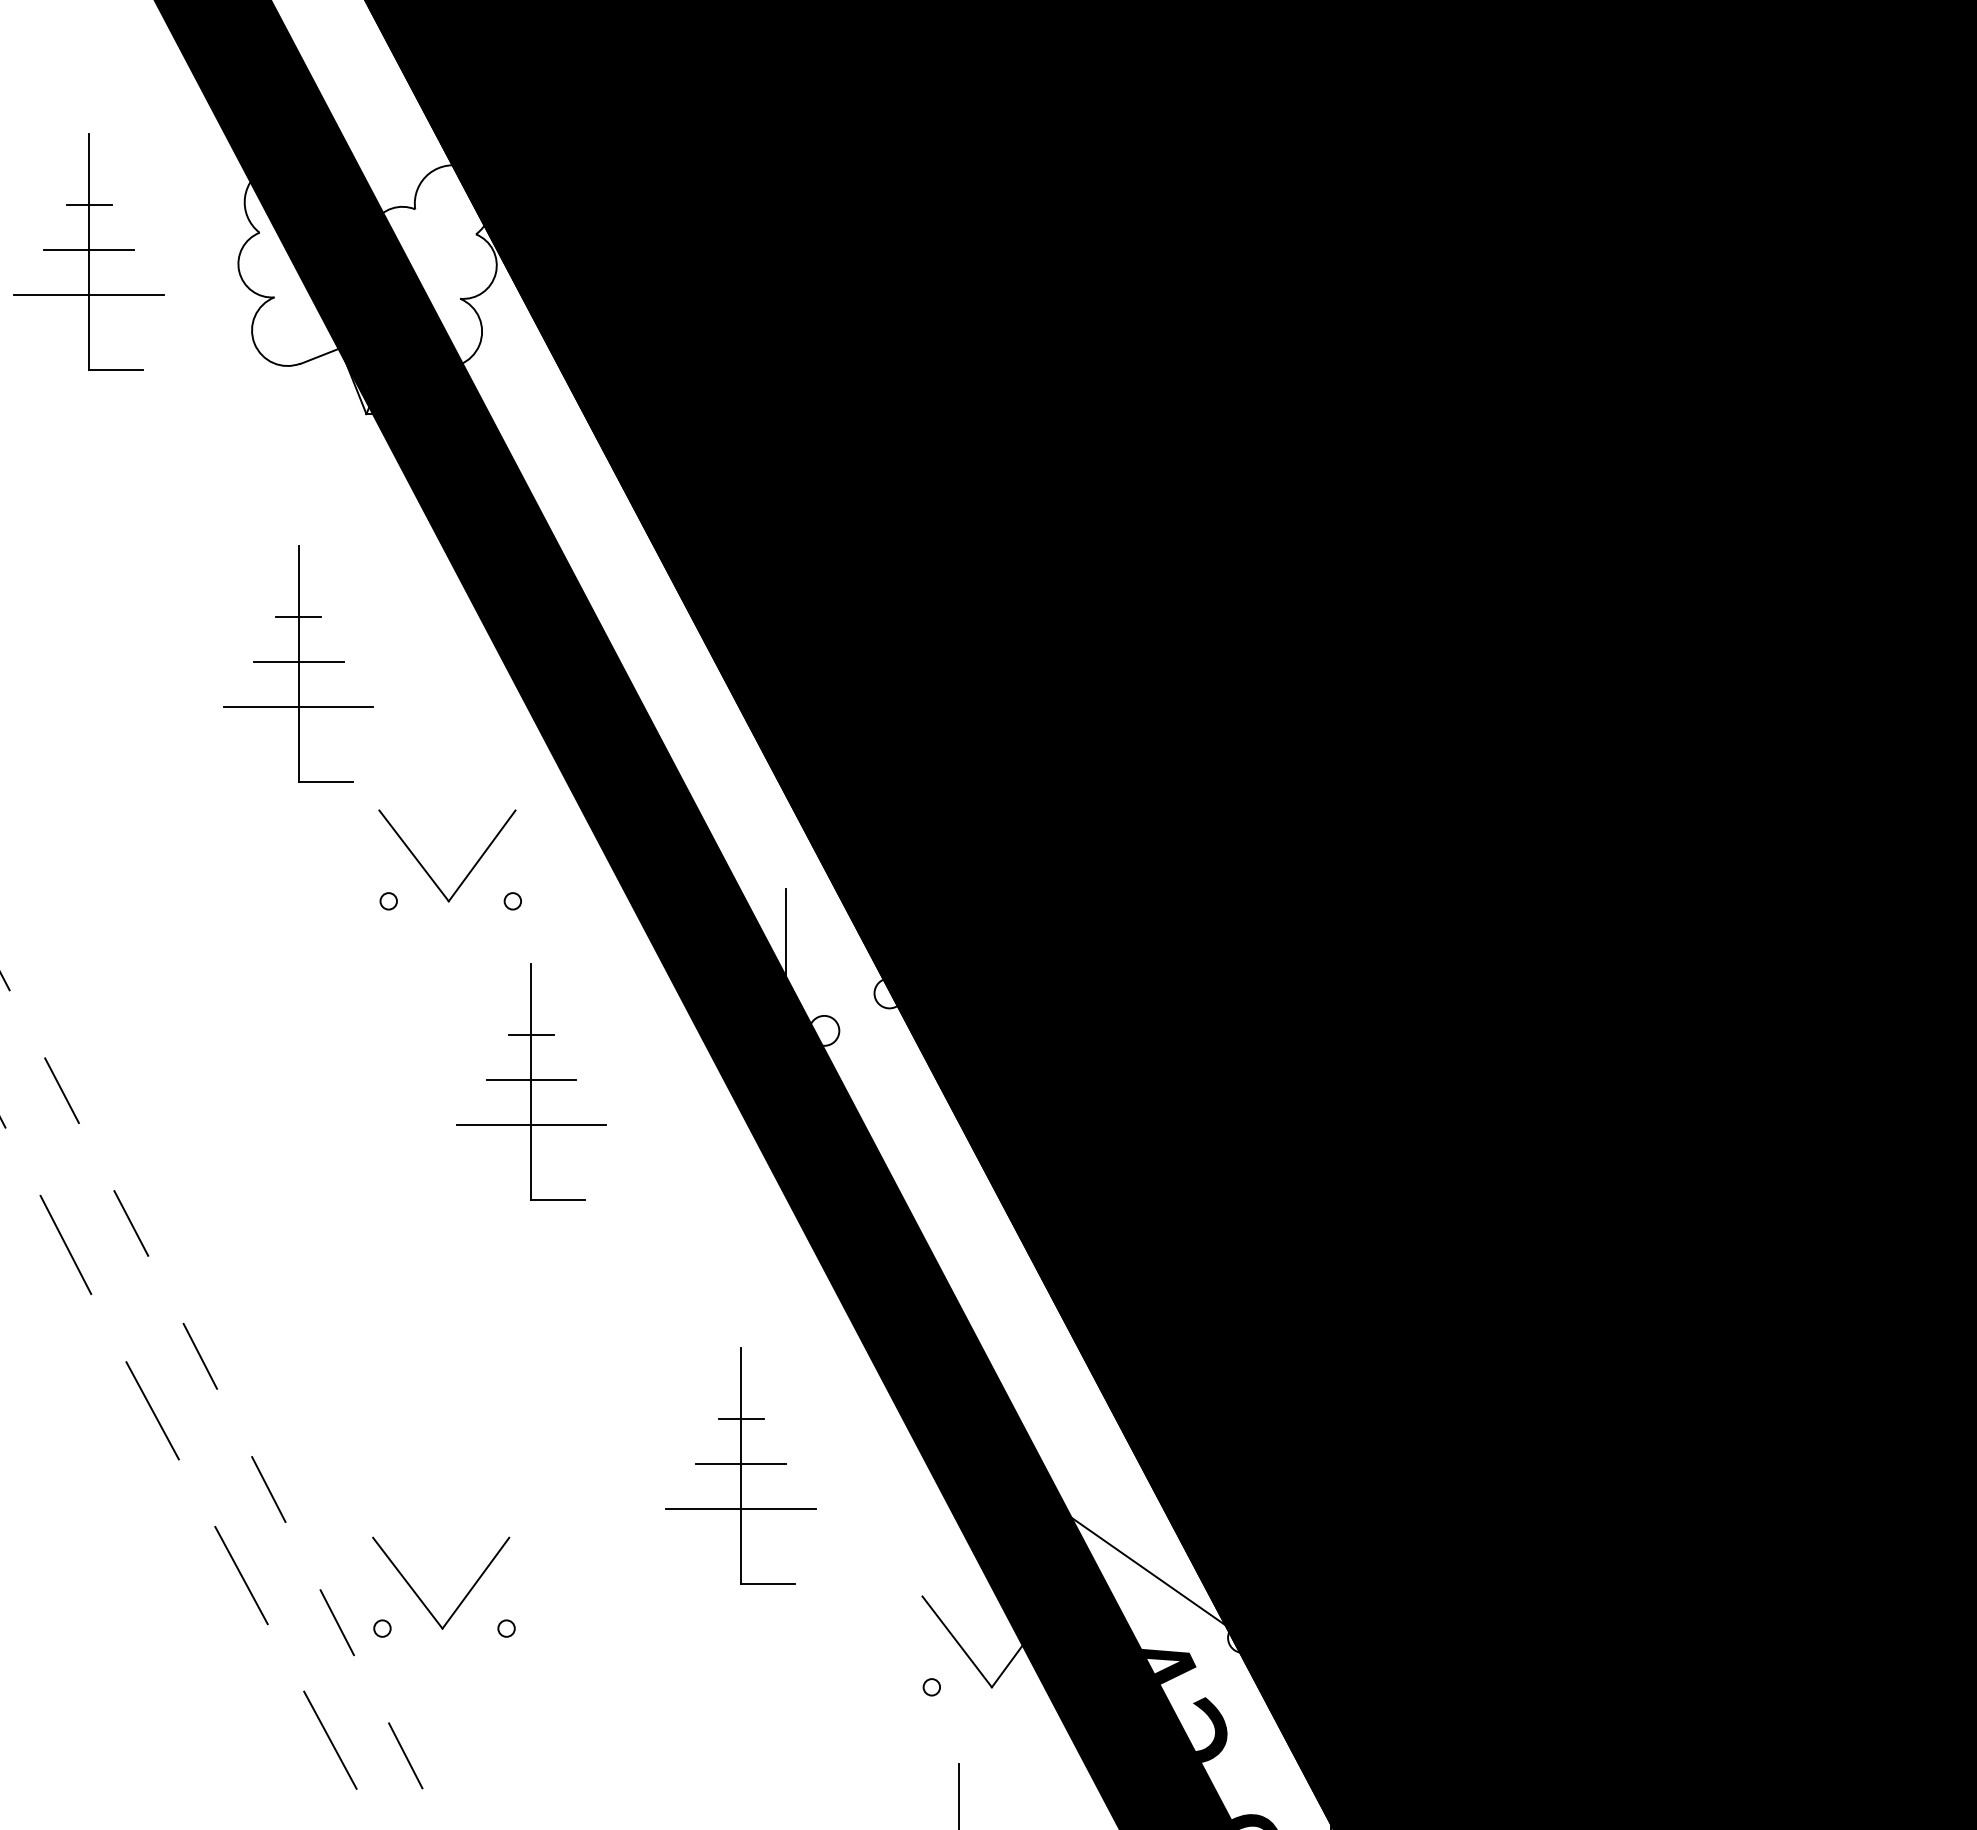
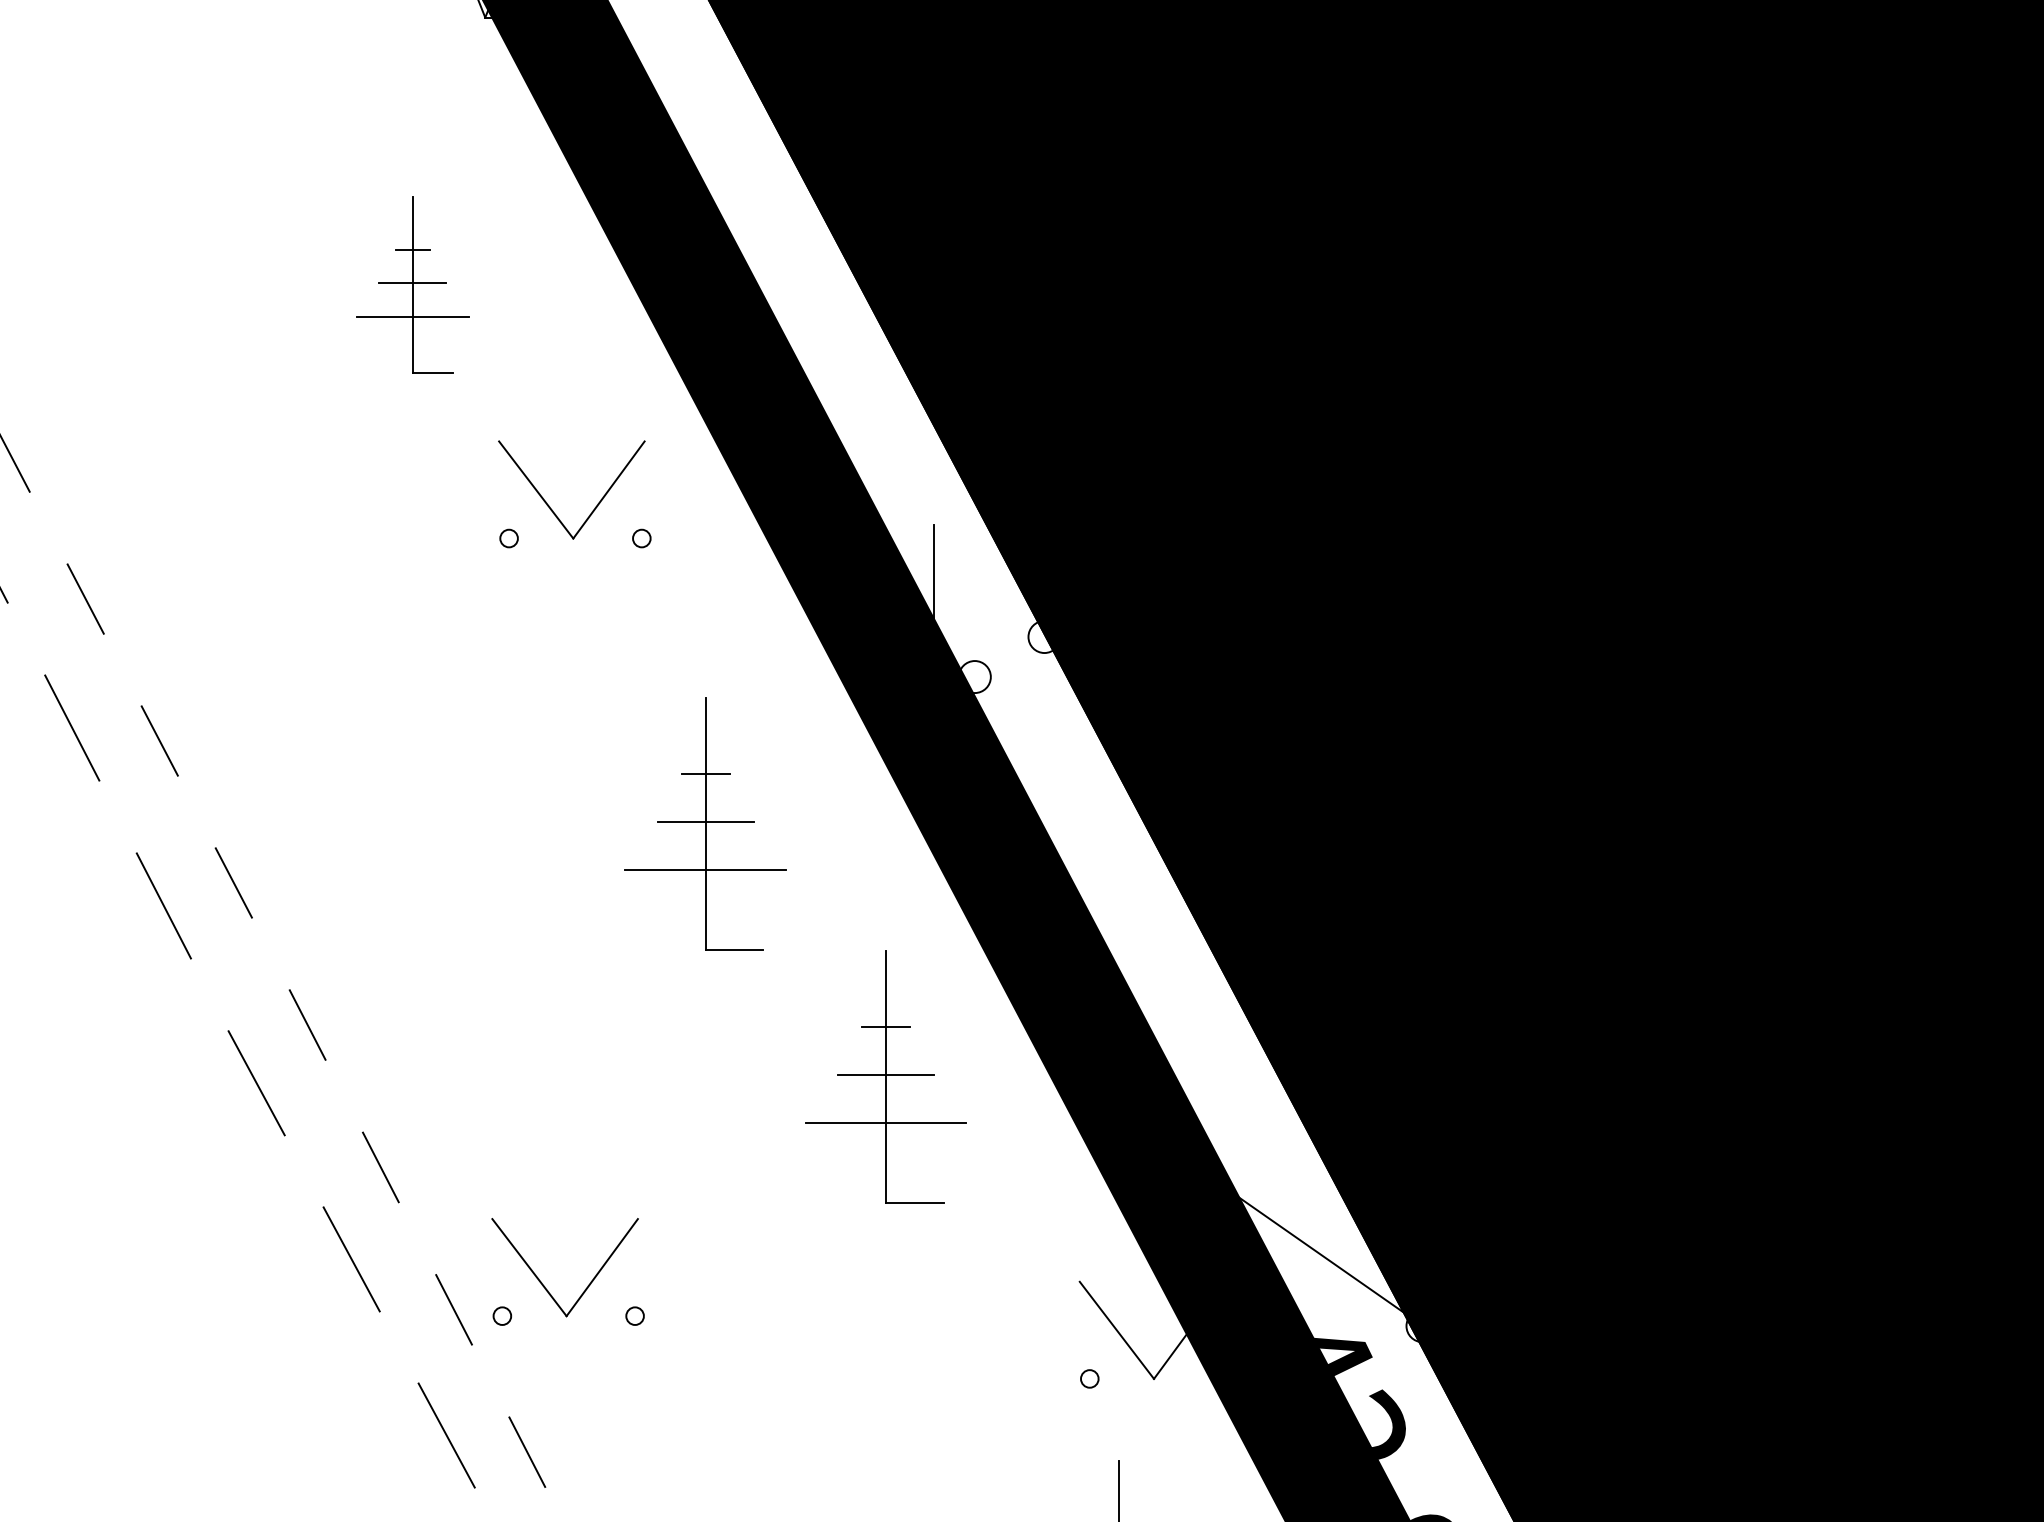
part: (298, 663) -> (412, 284), size x0.7
part: (531, 1081) -> (705, 823), moved
part: (740, 1465) -> (885, 1076), moved

